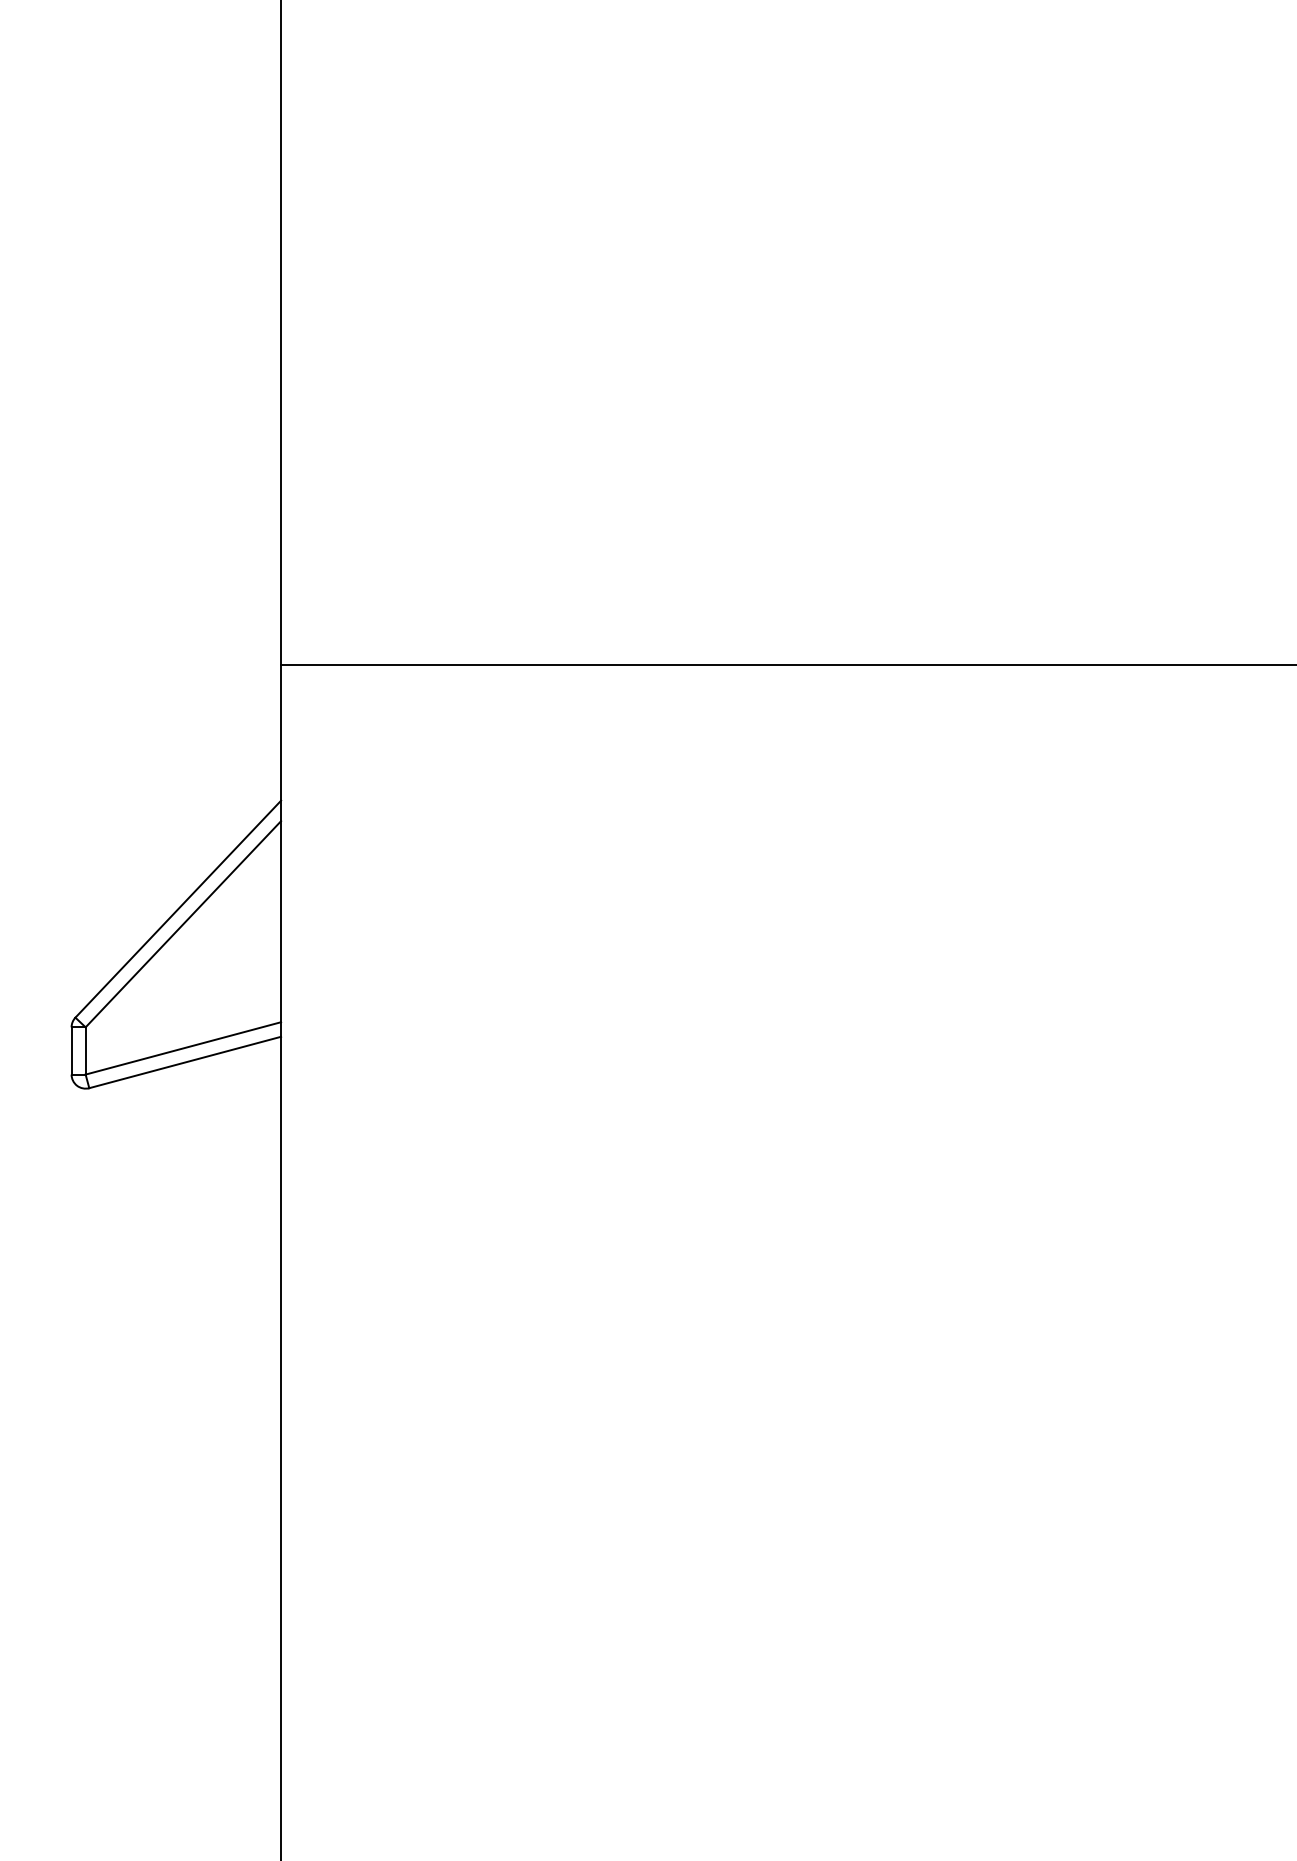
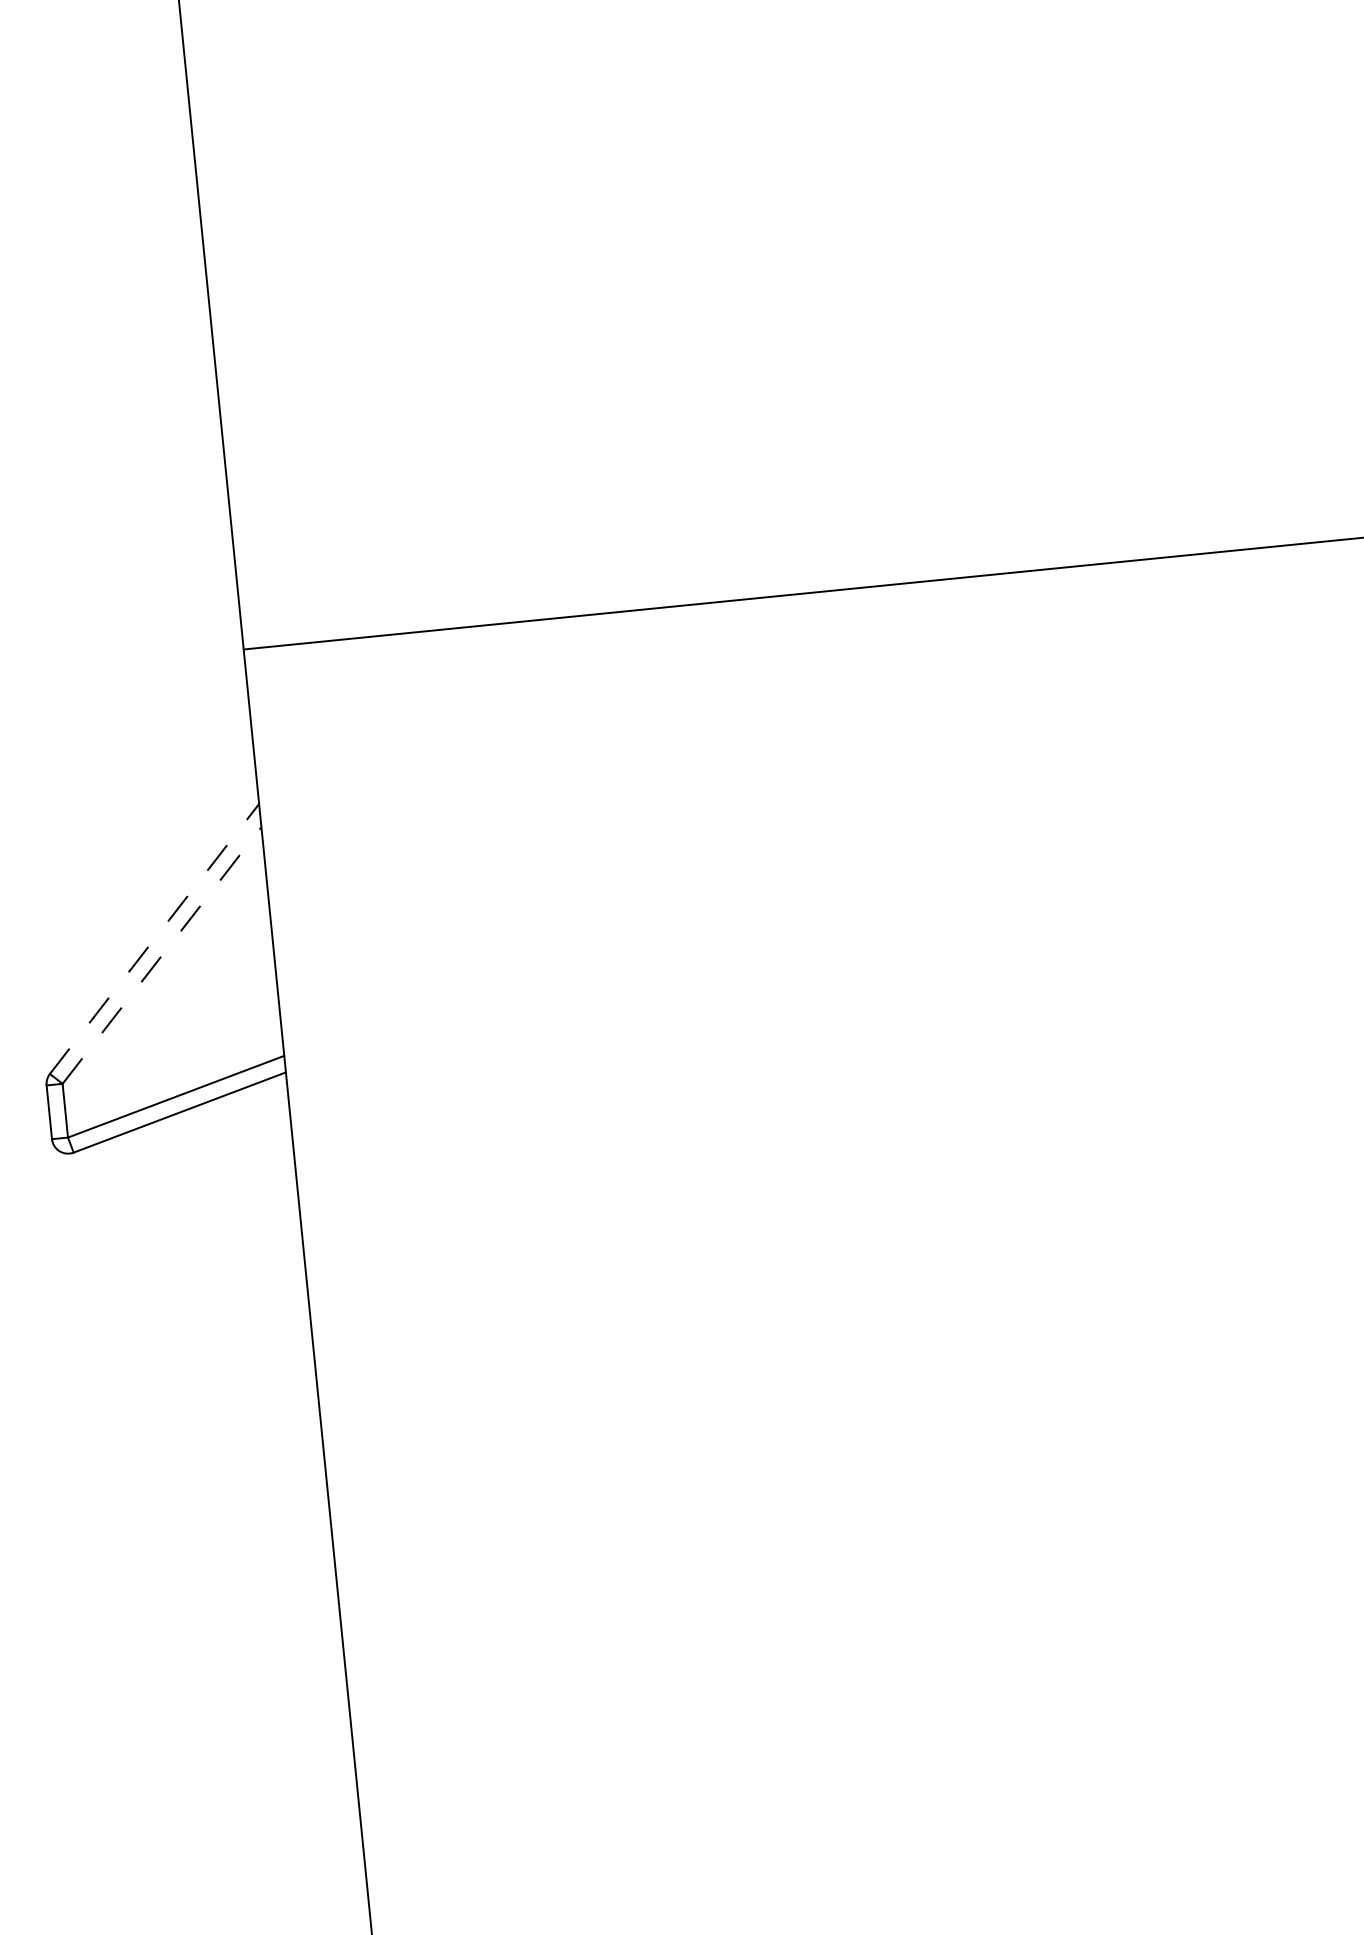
line: (178, 908) -> (154, 938), solid -> dashed
line: (183, 923) -> (162, 954), solid -> dashed

